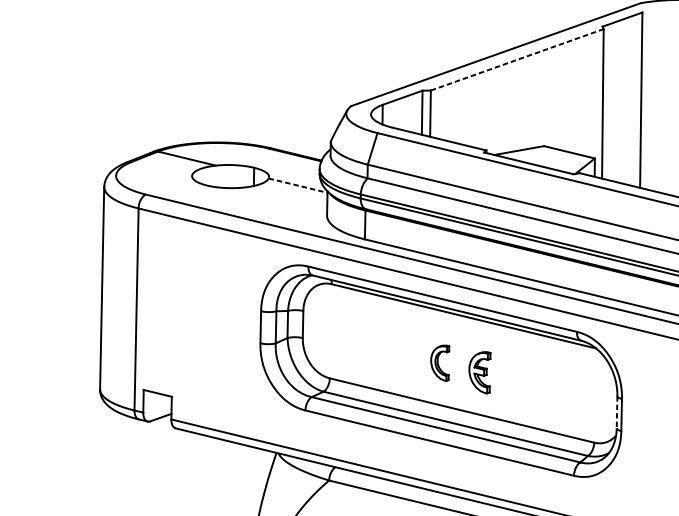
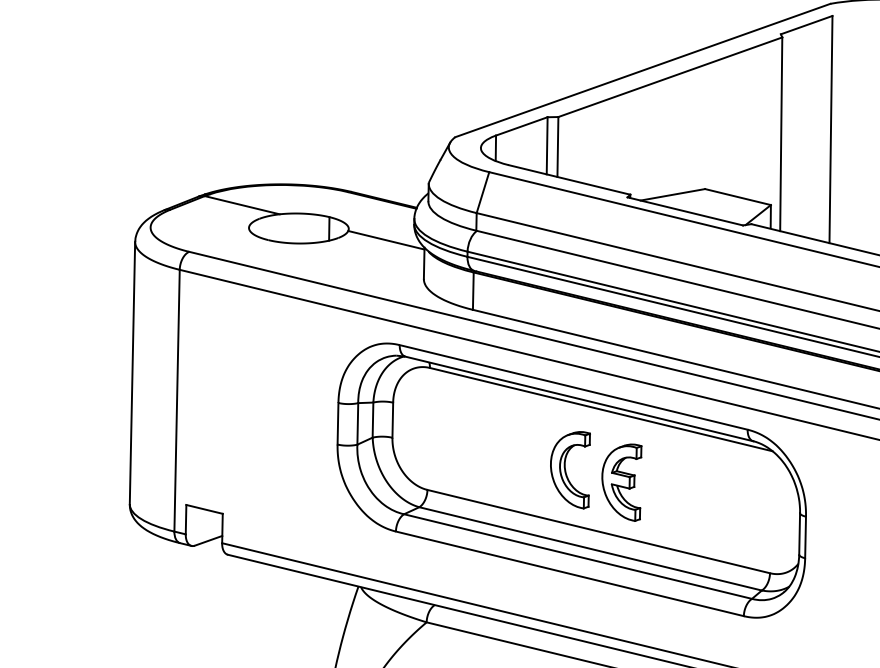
line: (517, 60) -> (670, 77), dashed -> solid
line: (298, 185) -> (386, 240), dashed -> solid
part: (440, 363) -> (570, 470), size x1.67
part: (479, 372) -> (621, 482), size x1.43
line: (616, 411) -> (799, 533), dashed -> solid

